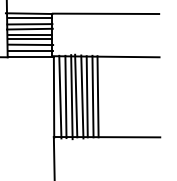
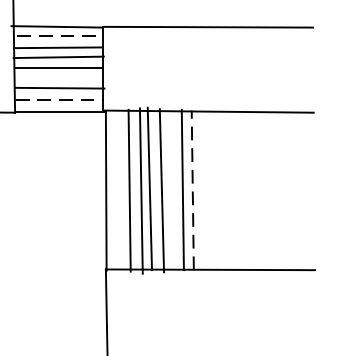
line: (30, 18) -> (59, 36), solid -> dashed
line: (30, 39) -> (59, 77), removed
line: (30, 50) -> (59, 99), solid -> dashed
line: (60, 96) -> (118, 189), removed
line: (86, 96) -> (170, 189), removed
line: (98, 96) -> (193, 189), solid -> dashed

